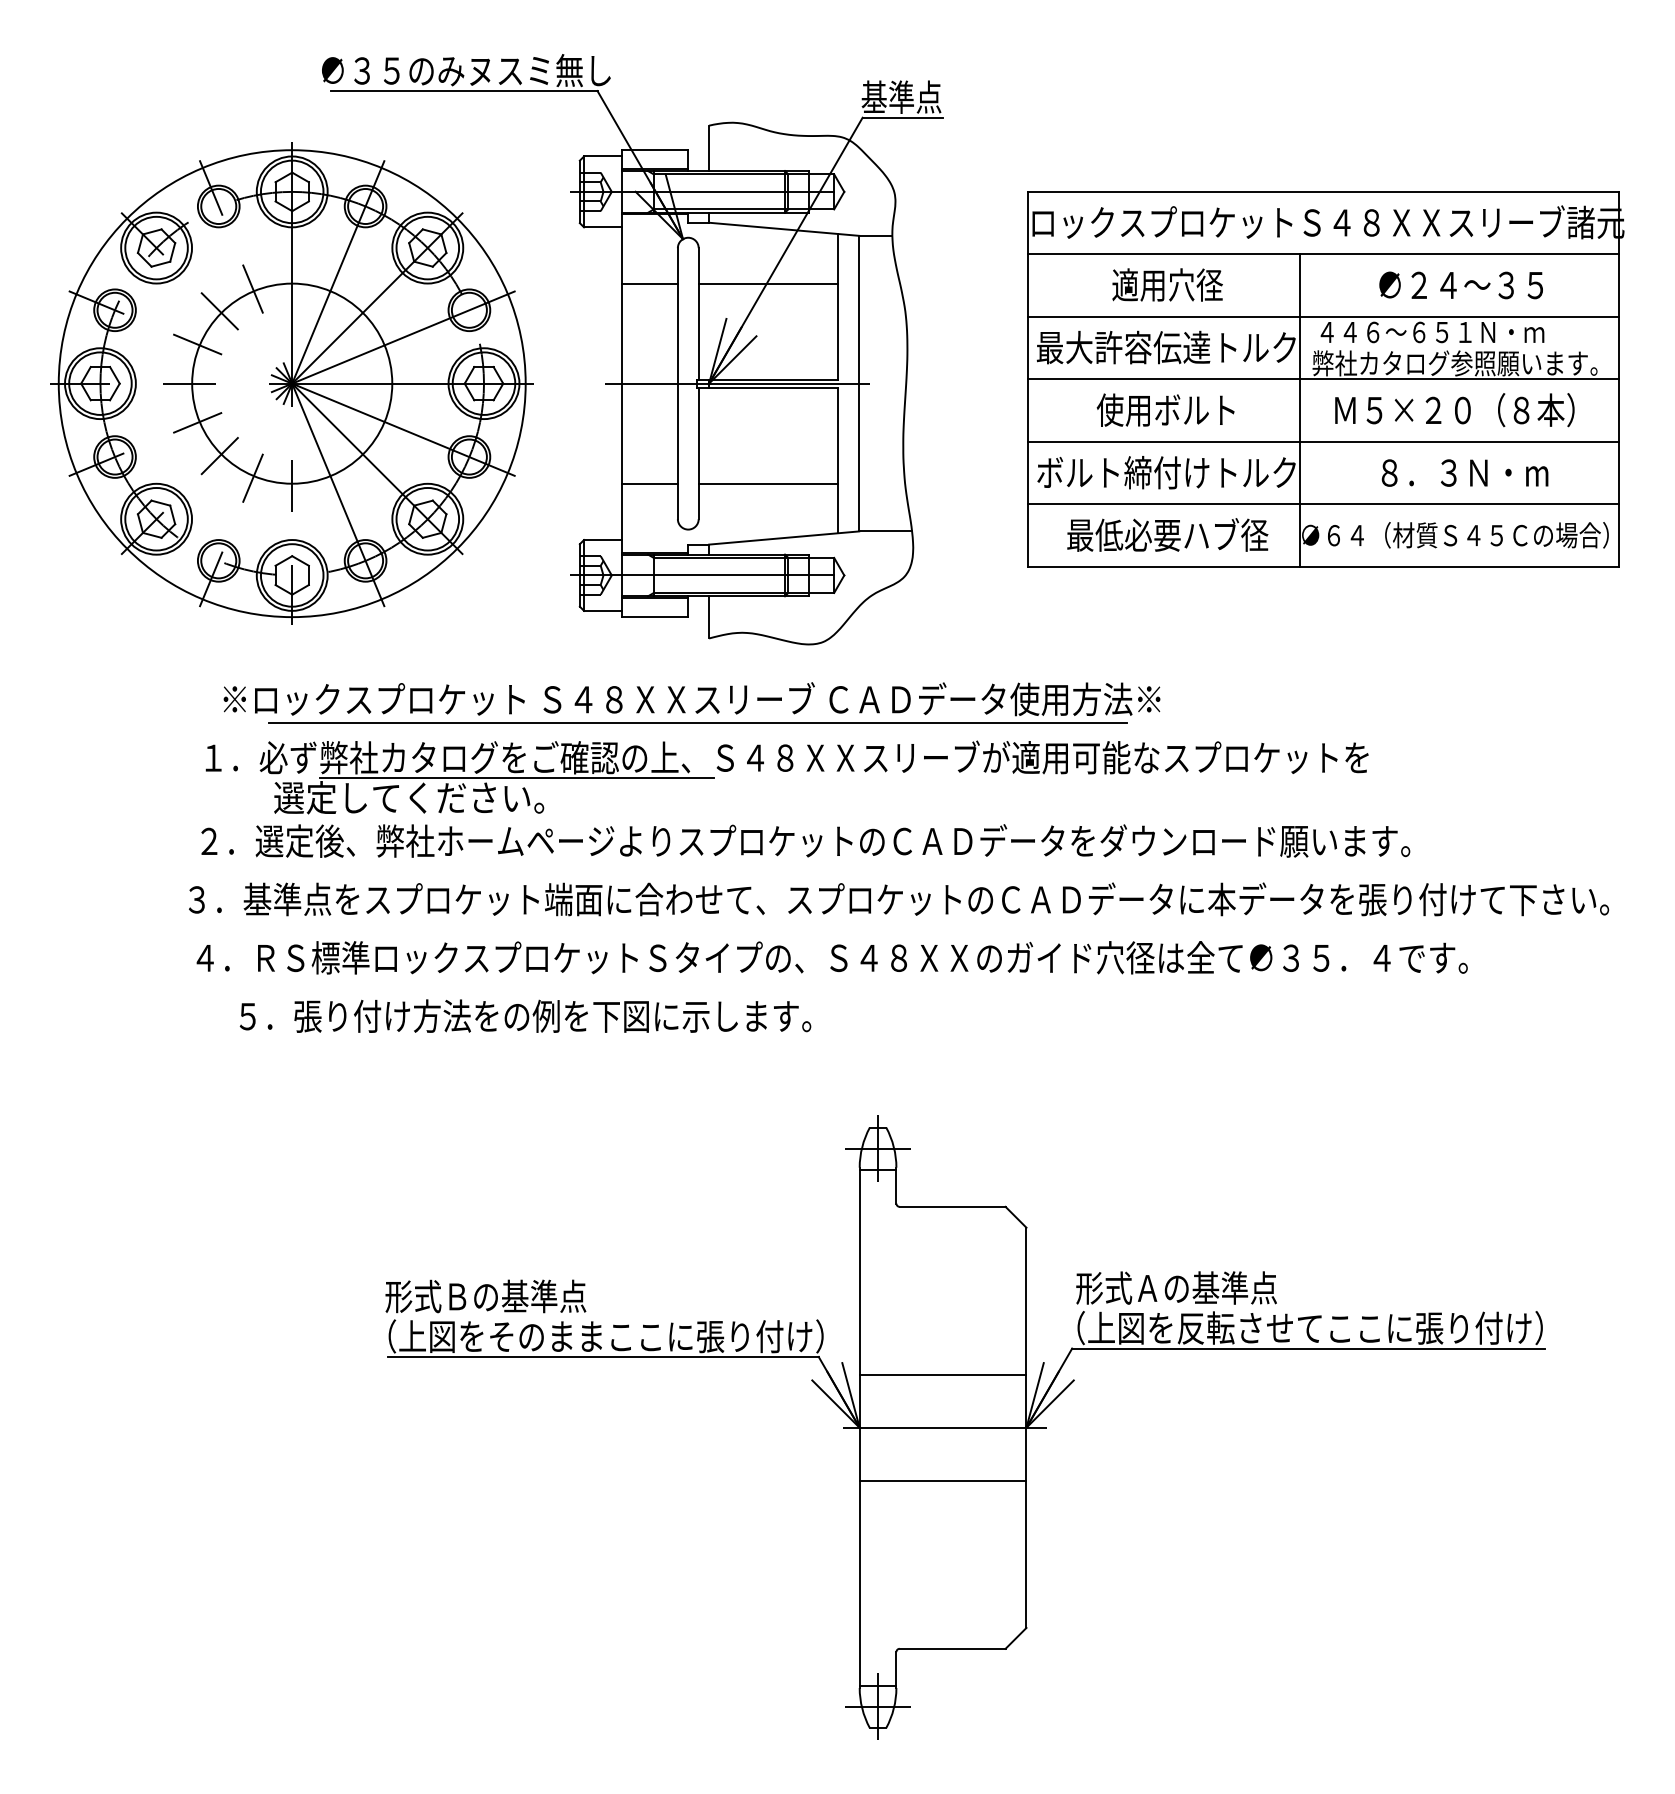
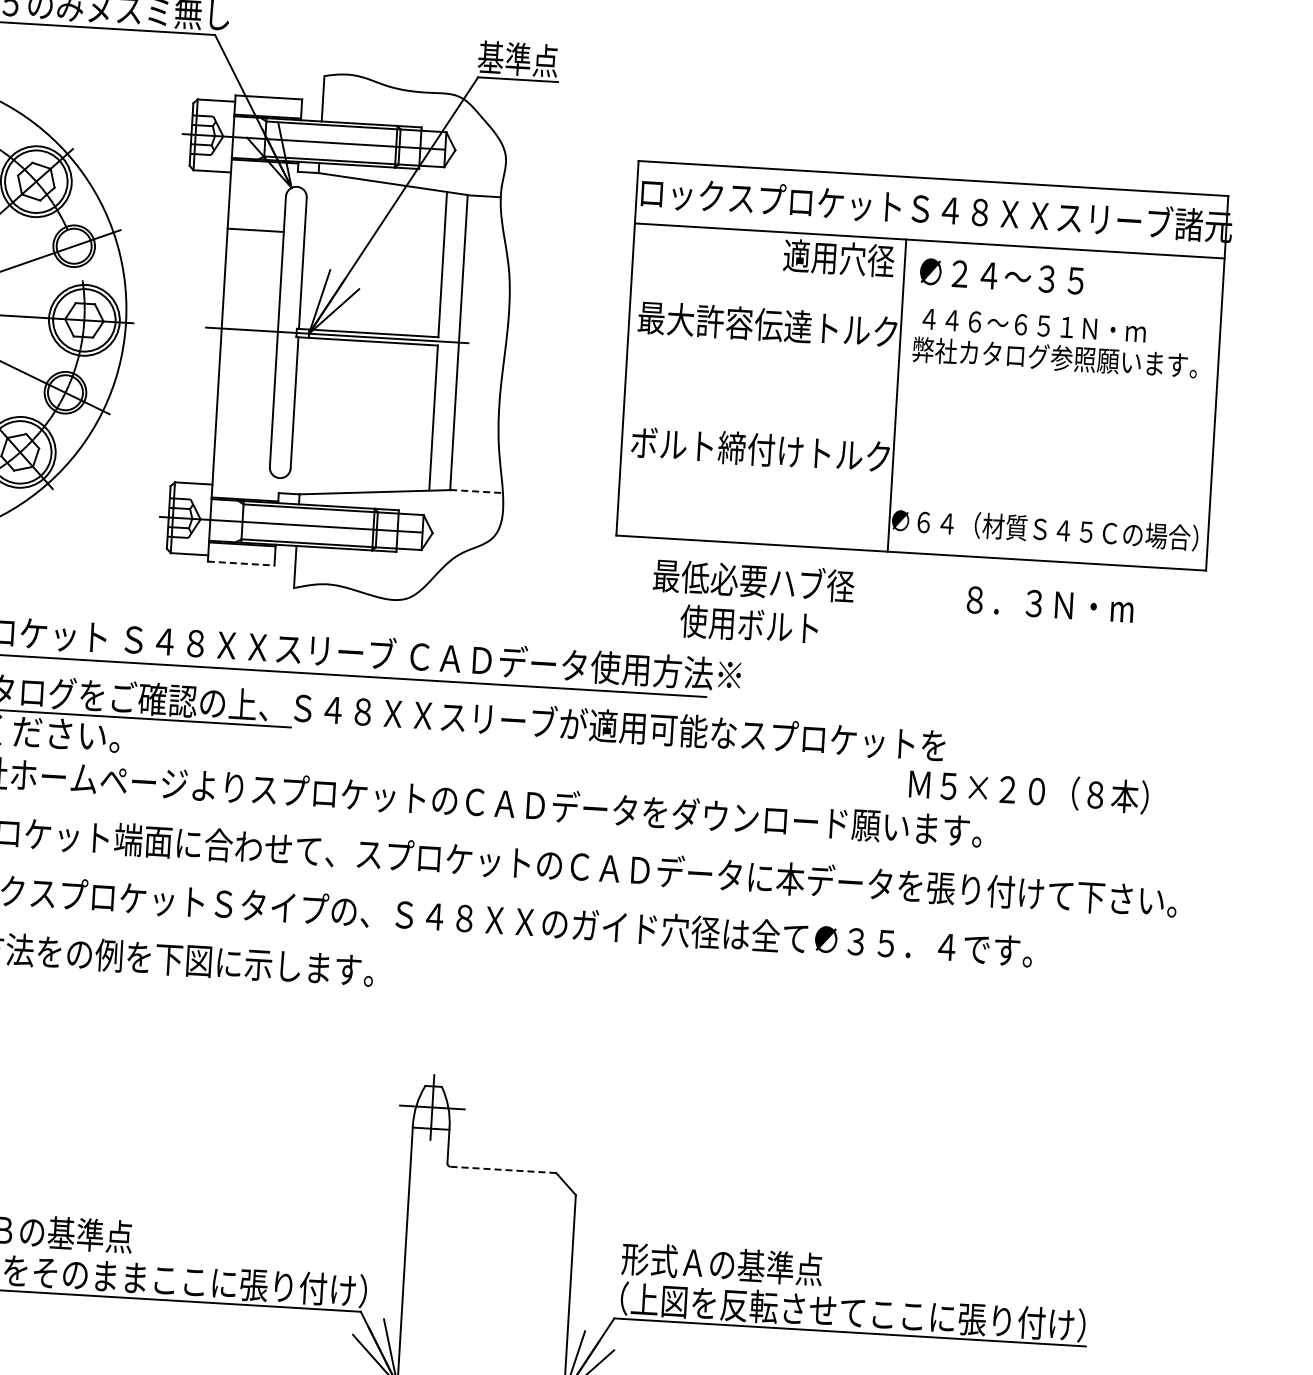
line: (768, 283) -> (374, 237), removed
text: (1167, 284) -> (838, 257), moved
text: (1460, 285) -> (1001, 276), moved
line: (1322, 316) -> (925, 303), removed
line: (1322, 379) -> (921, 365), removed
text: (1165, 409) -> (749, 624), moved
text: (1454, 410) -> (1028, 791), moved
line: (1322, 441) -> (917, 427), removed
text: (1464, 472) -> (1049, 603), moved
line: (649, 483) -> (243, 429), removed
line: (768, 483) -> (362, 436), removed
line: (1322, 504) -> (914, 490), removed
line: (886, 531) -> (477, 491), solid -> dashed
text: (1167, 534) -> (753, 580), moved
line: (655, 617) -> (241, 563), solid -> dashed
line: (952, 1206) -> (503, 1169), solid -> dashed
line: (942, 1374) -> (483, 1336), removed

